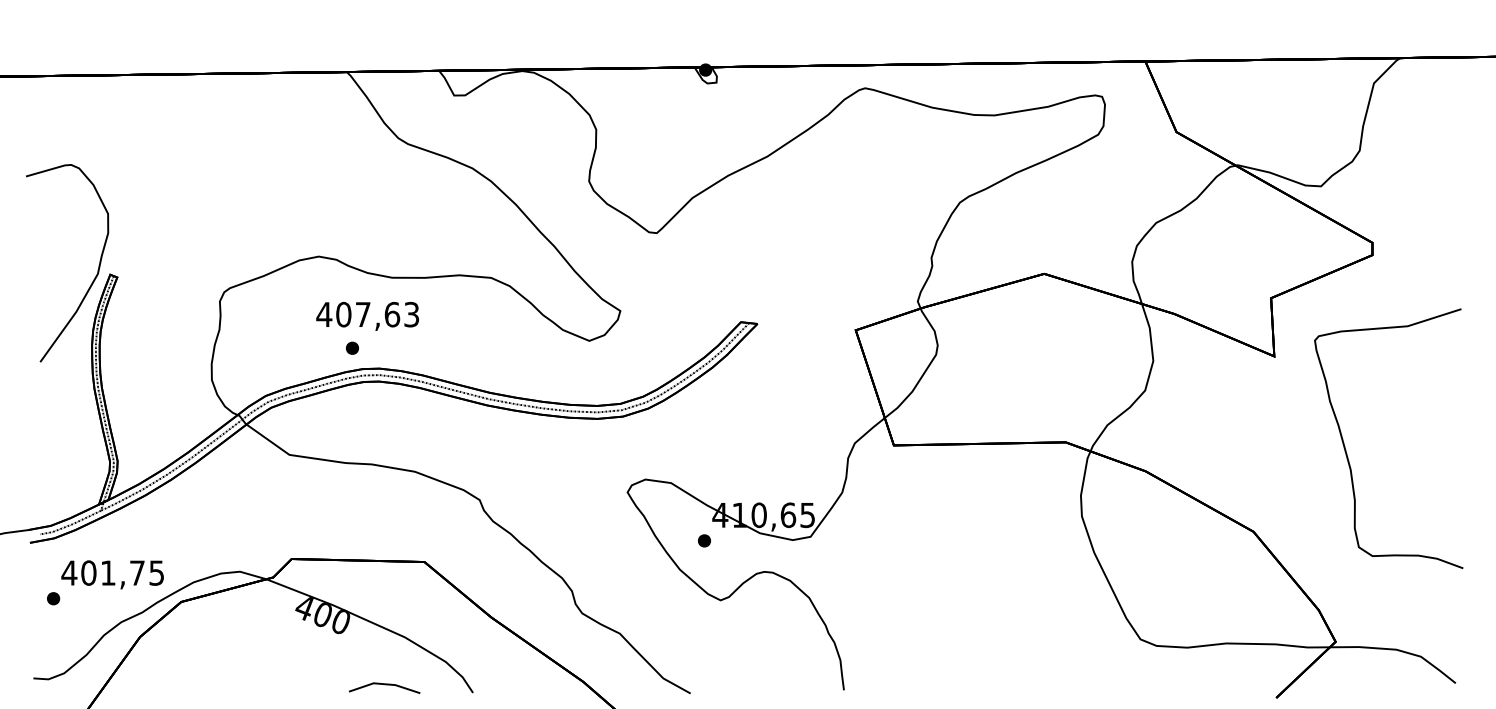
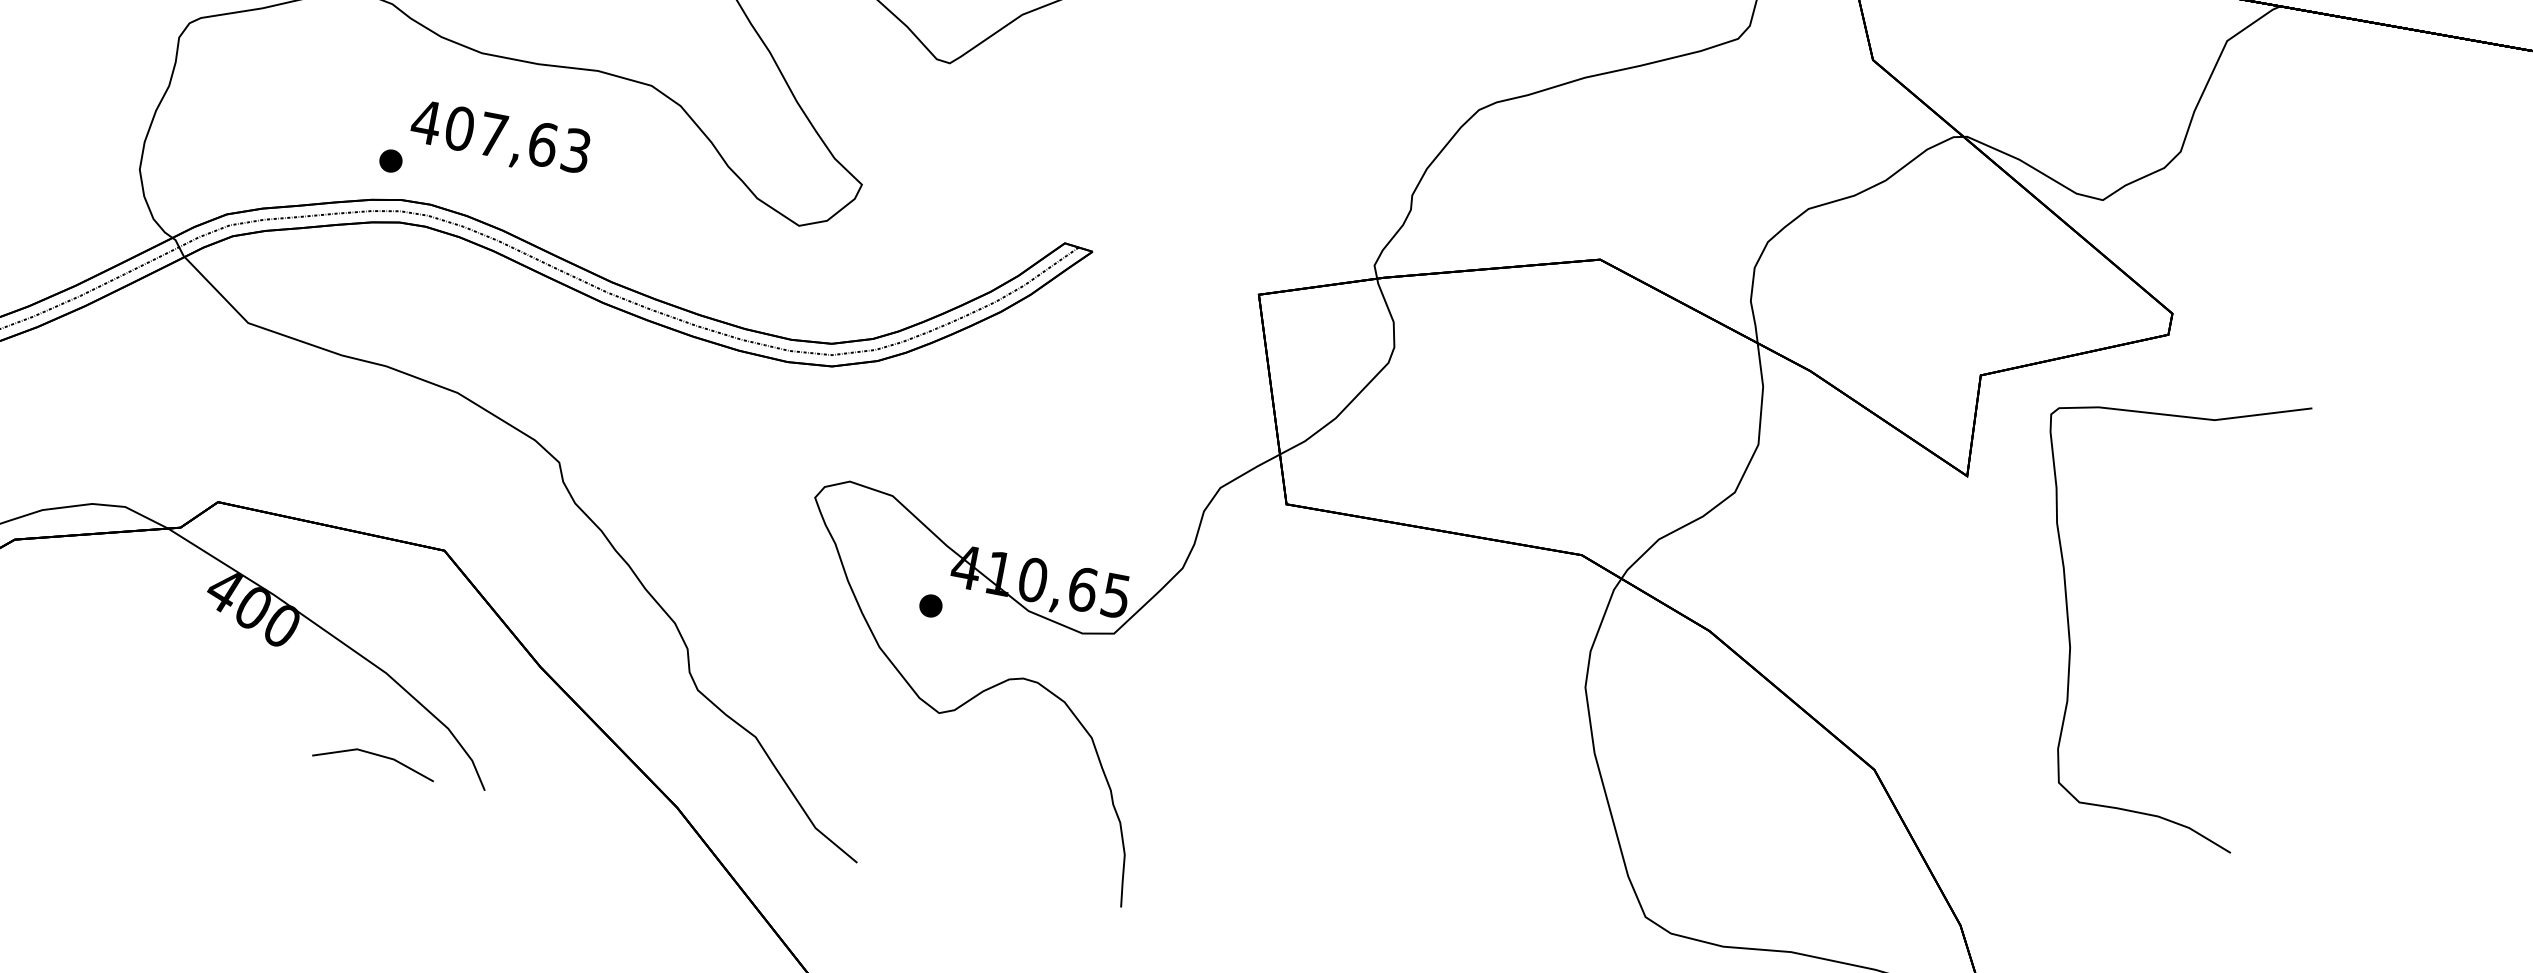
text: (367, 315) -> (500, 137), moved
curve: (1347, 453) -> (2070, 618), moved
line: (384, 685) -> (375, 756), moved

